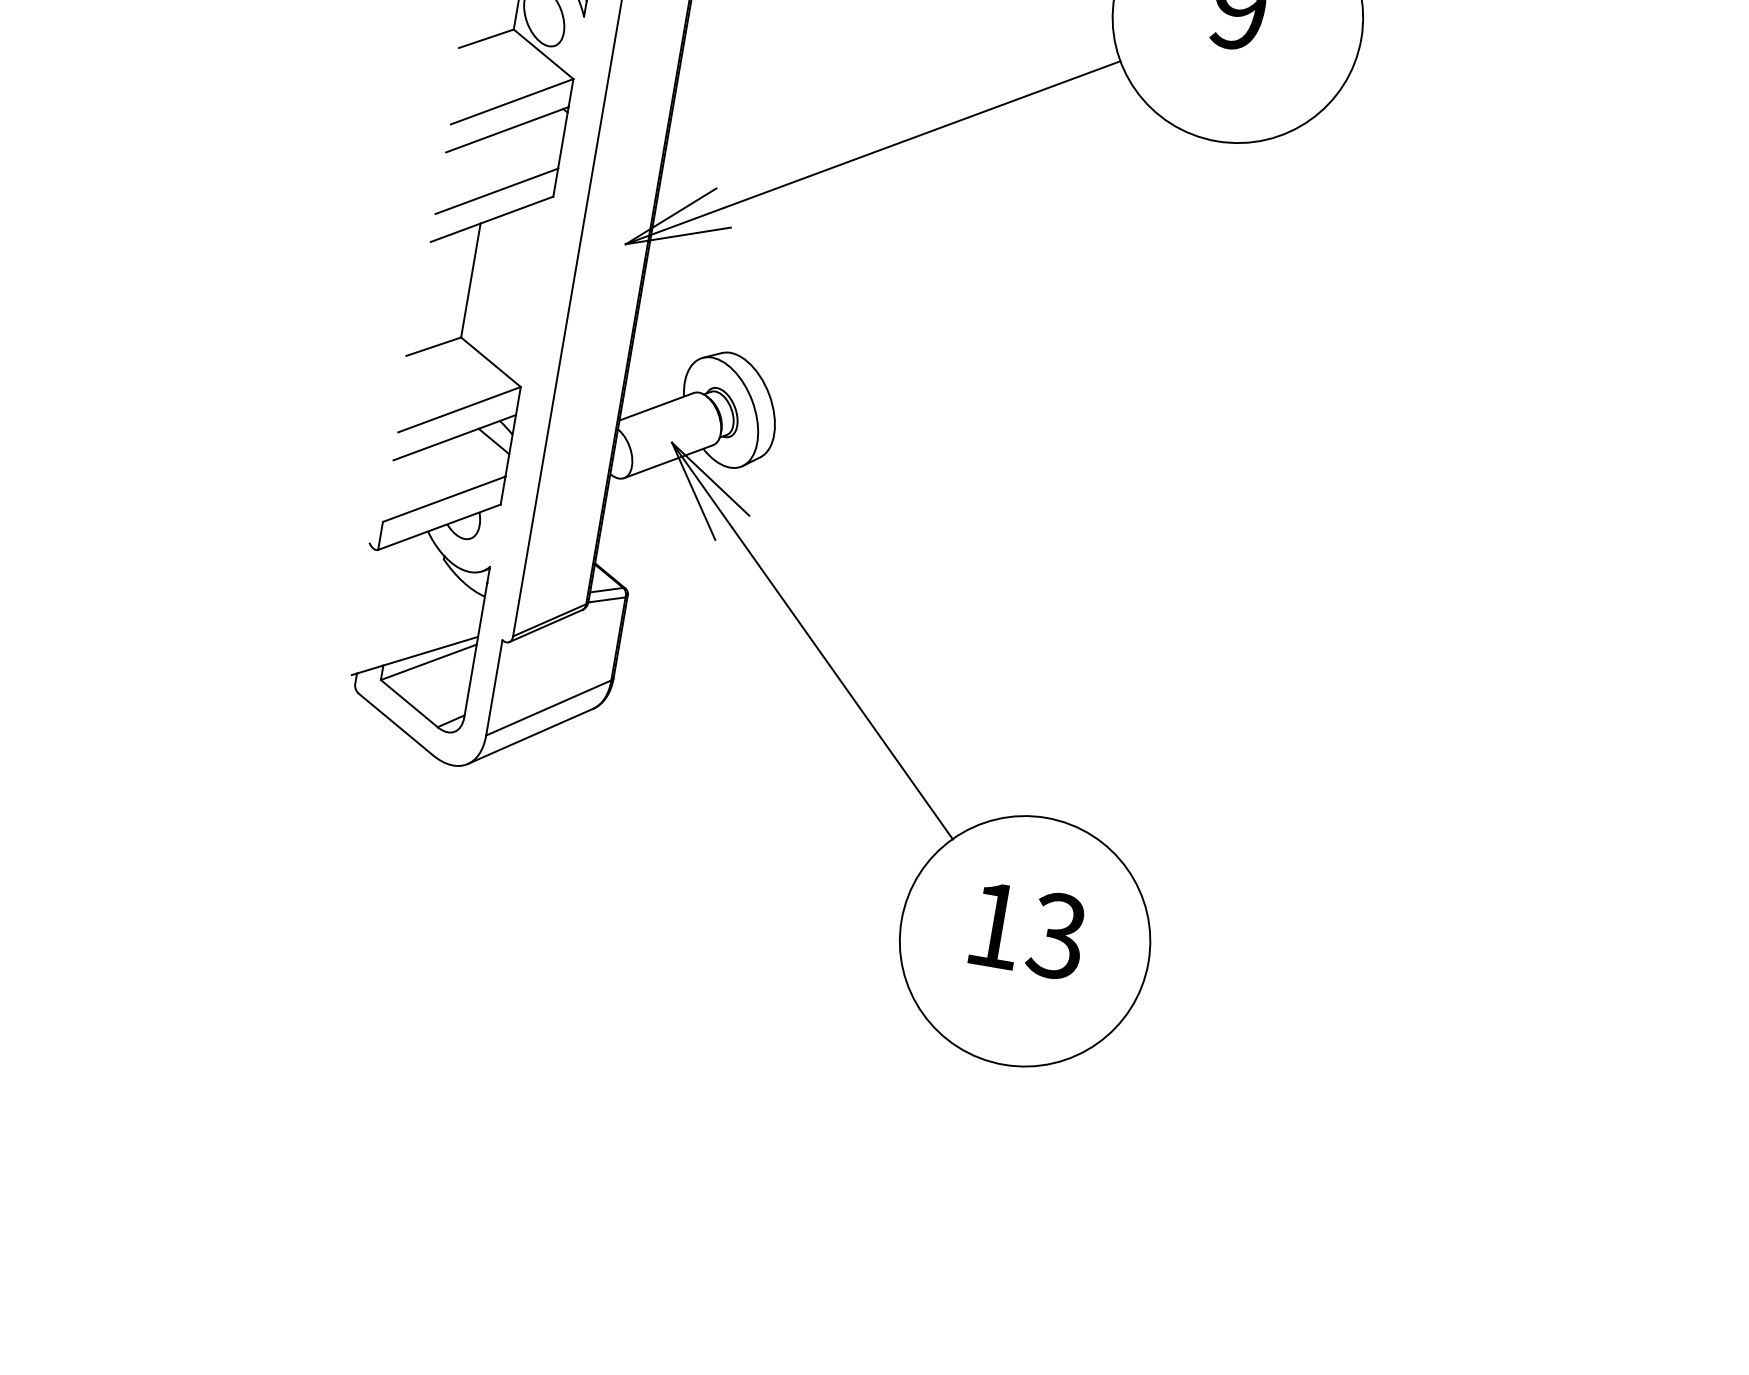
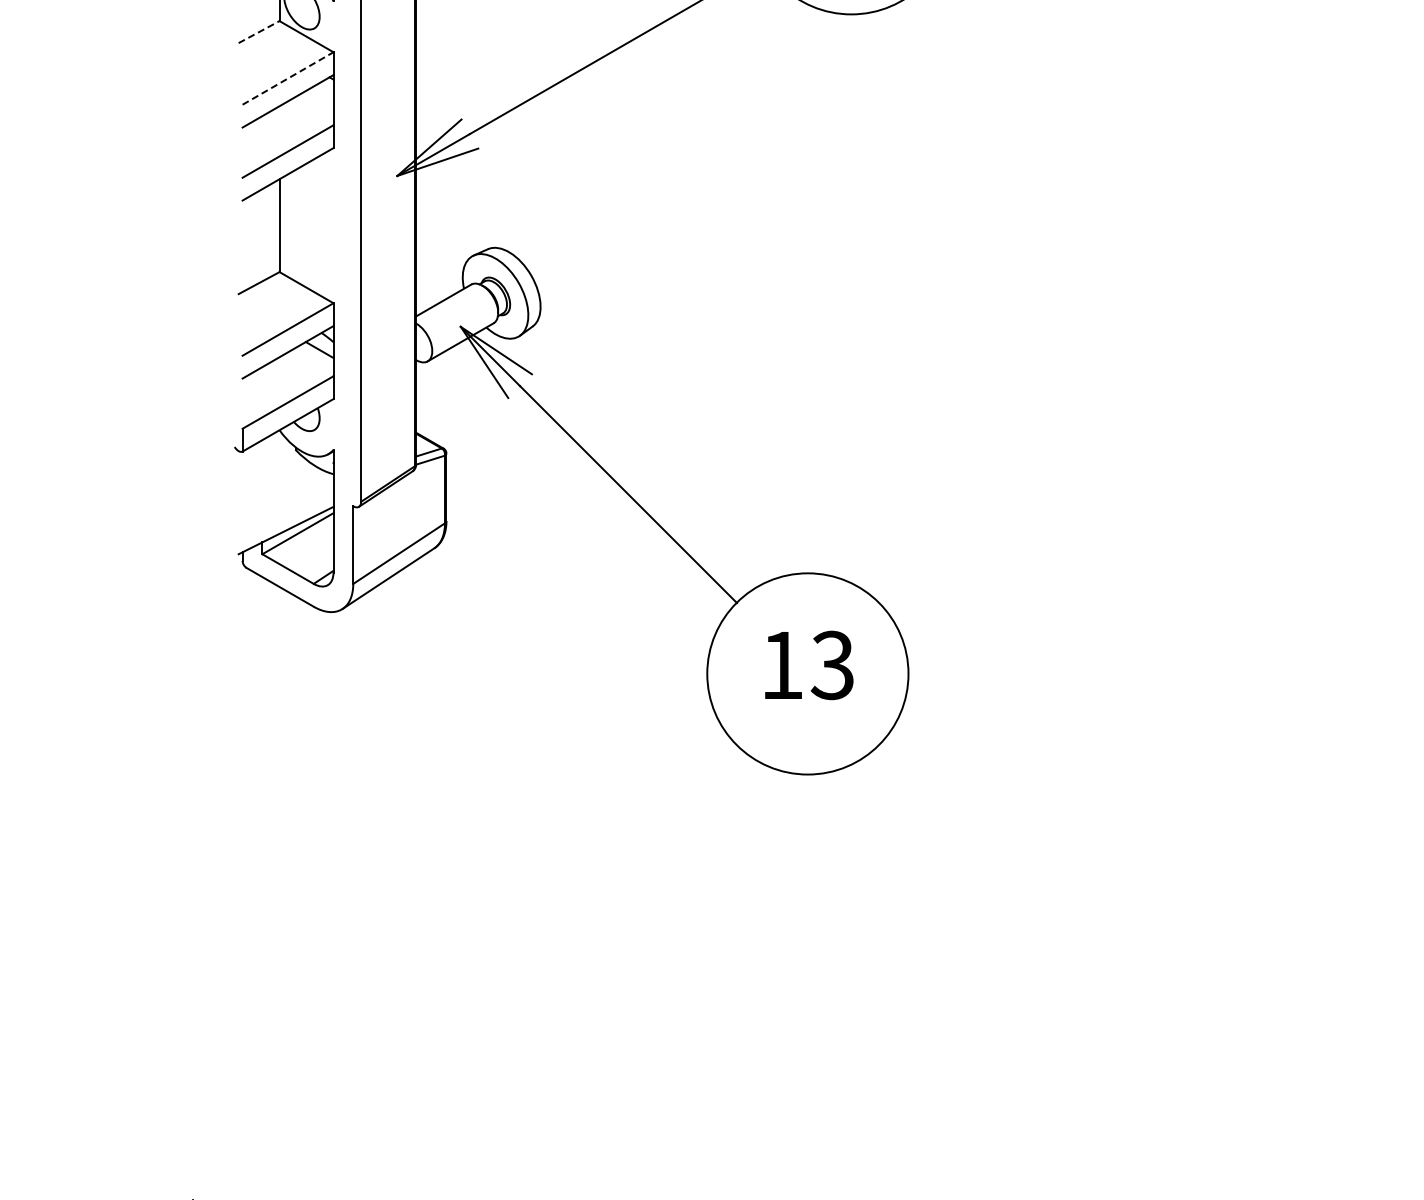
line: (486, 38) -> (259, 31), solid -> dashed
line: (512, 101) -> (288, 78), solid -> dashed

